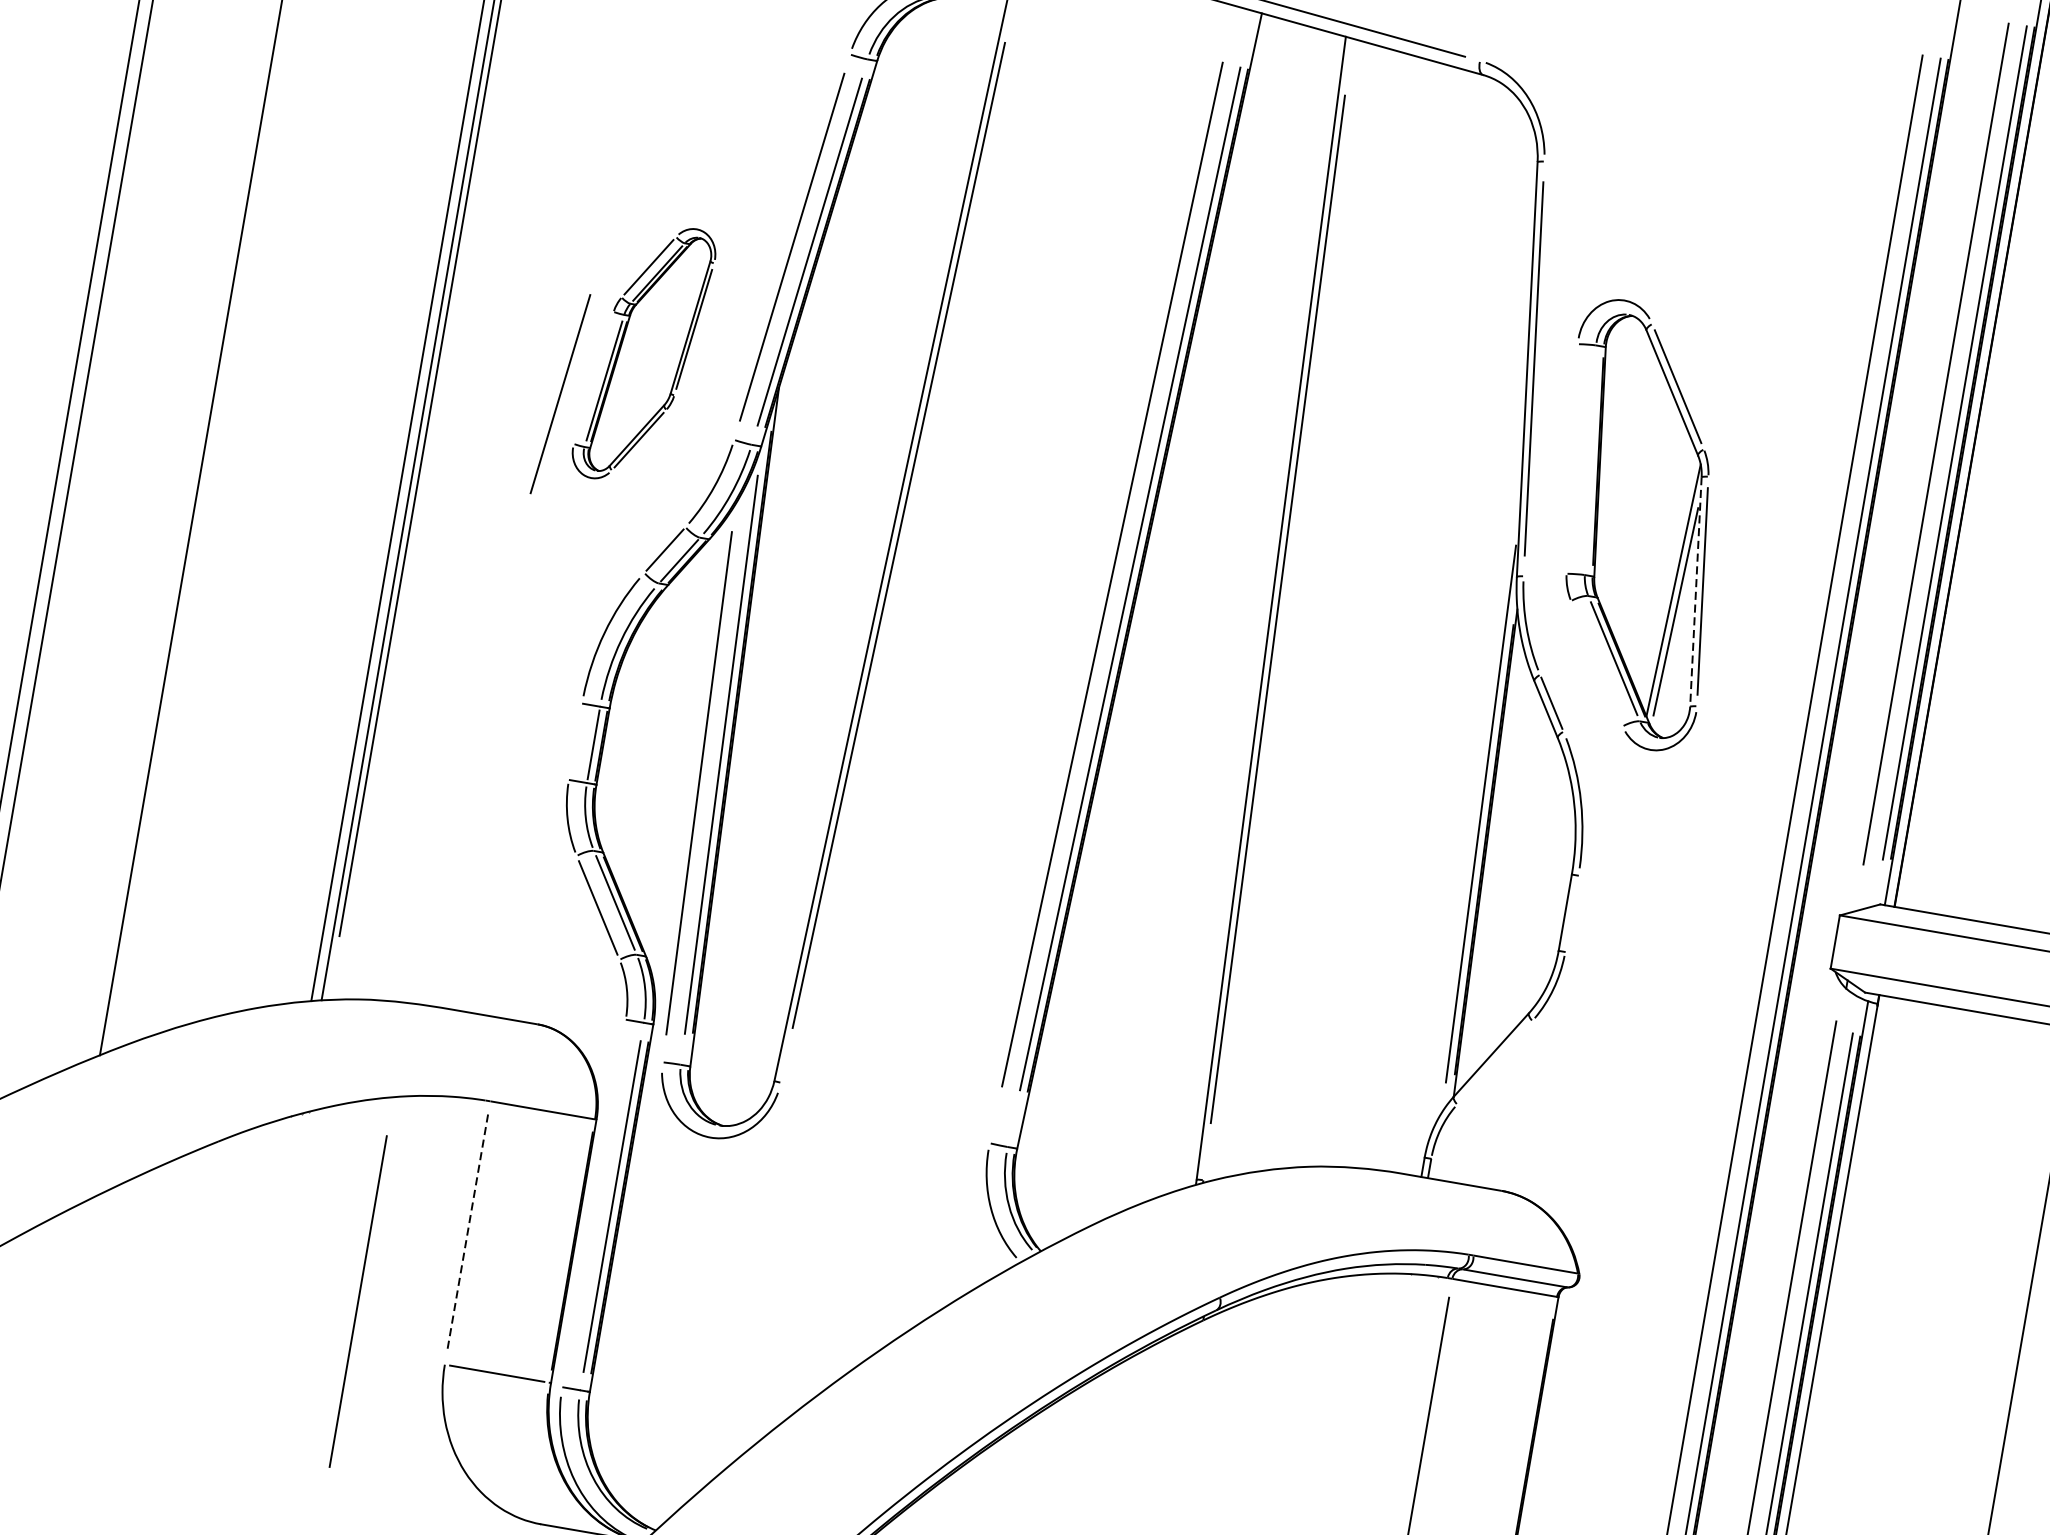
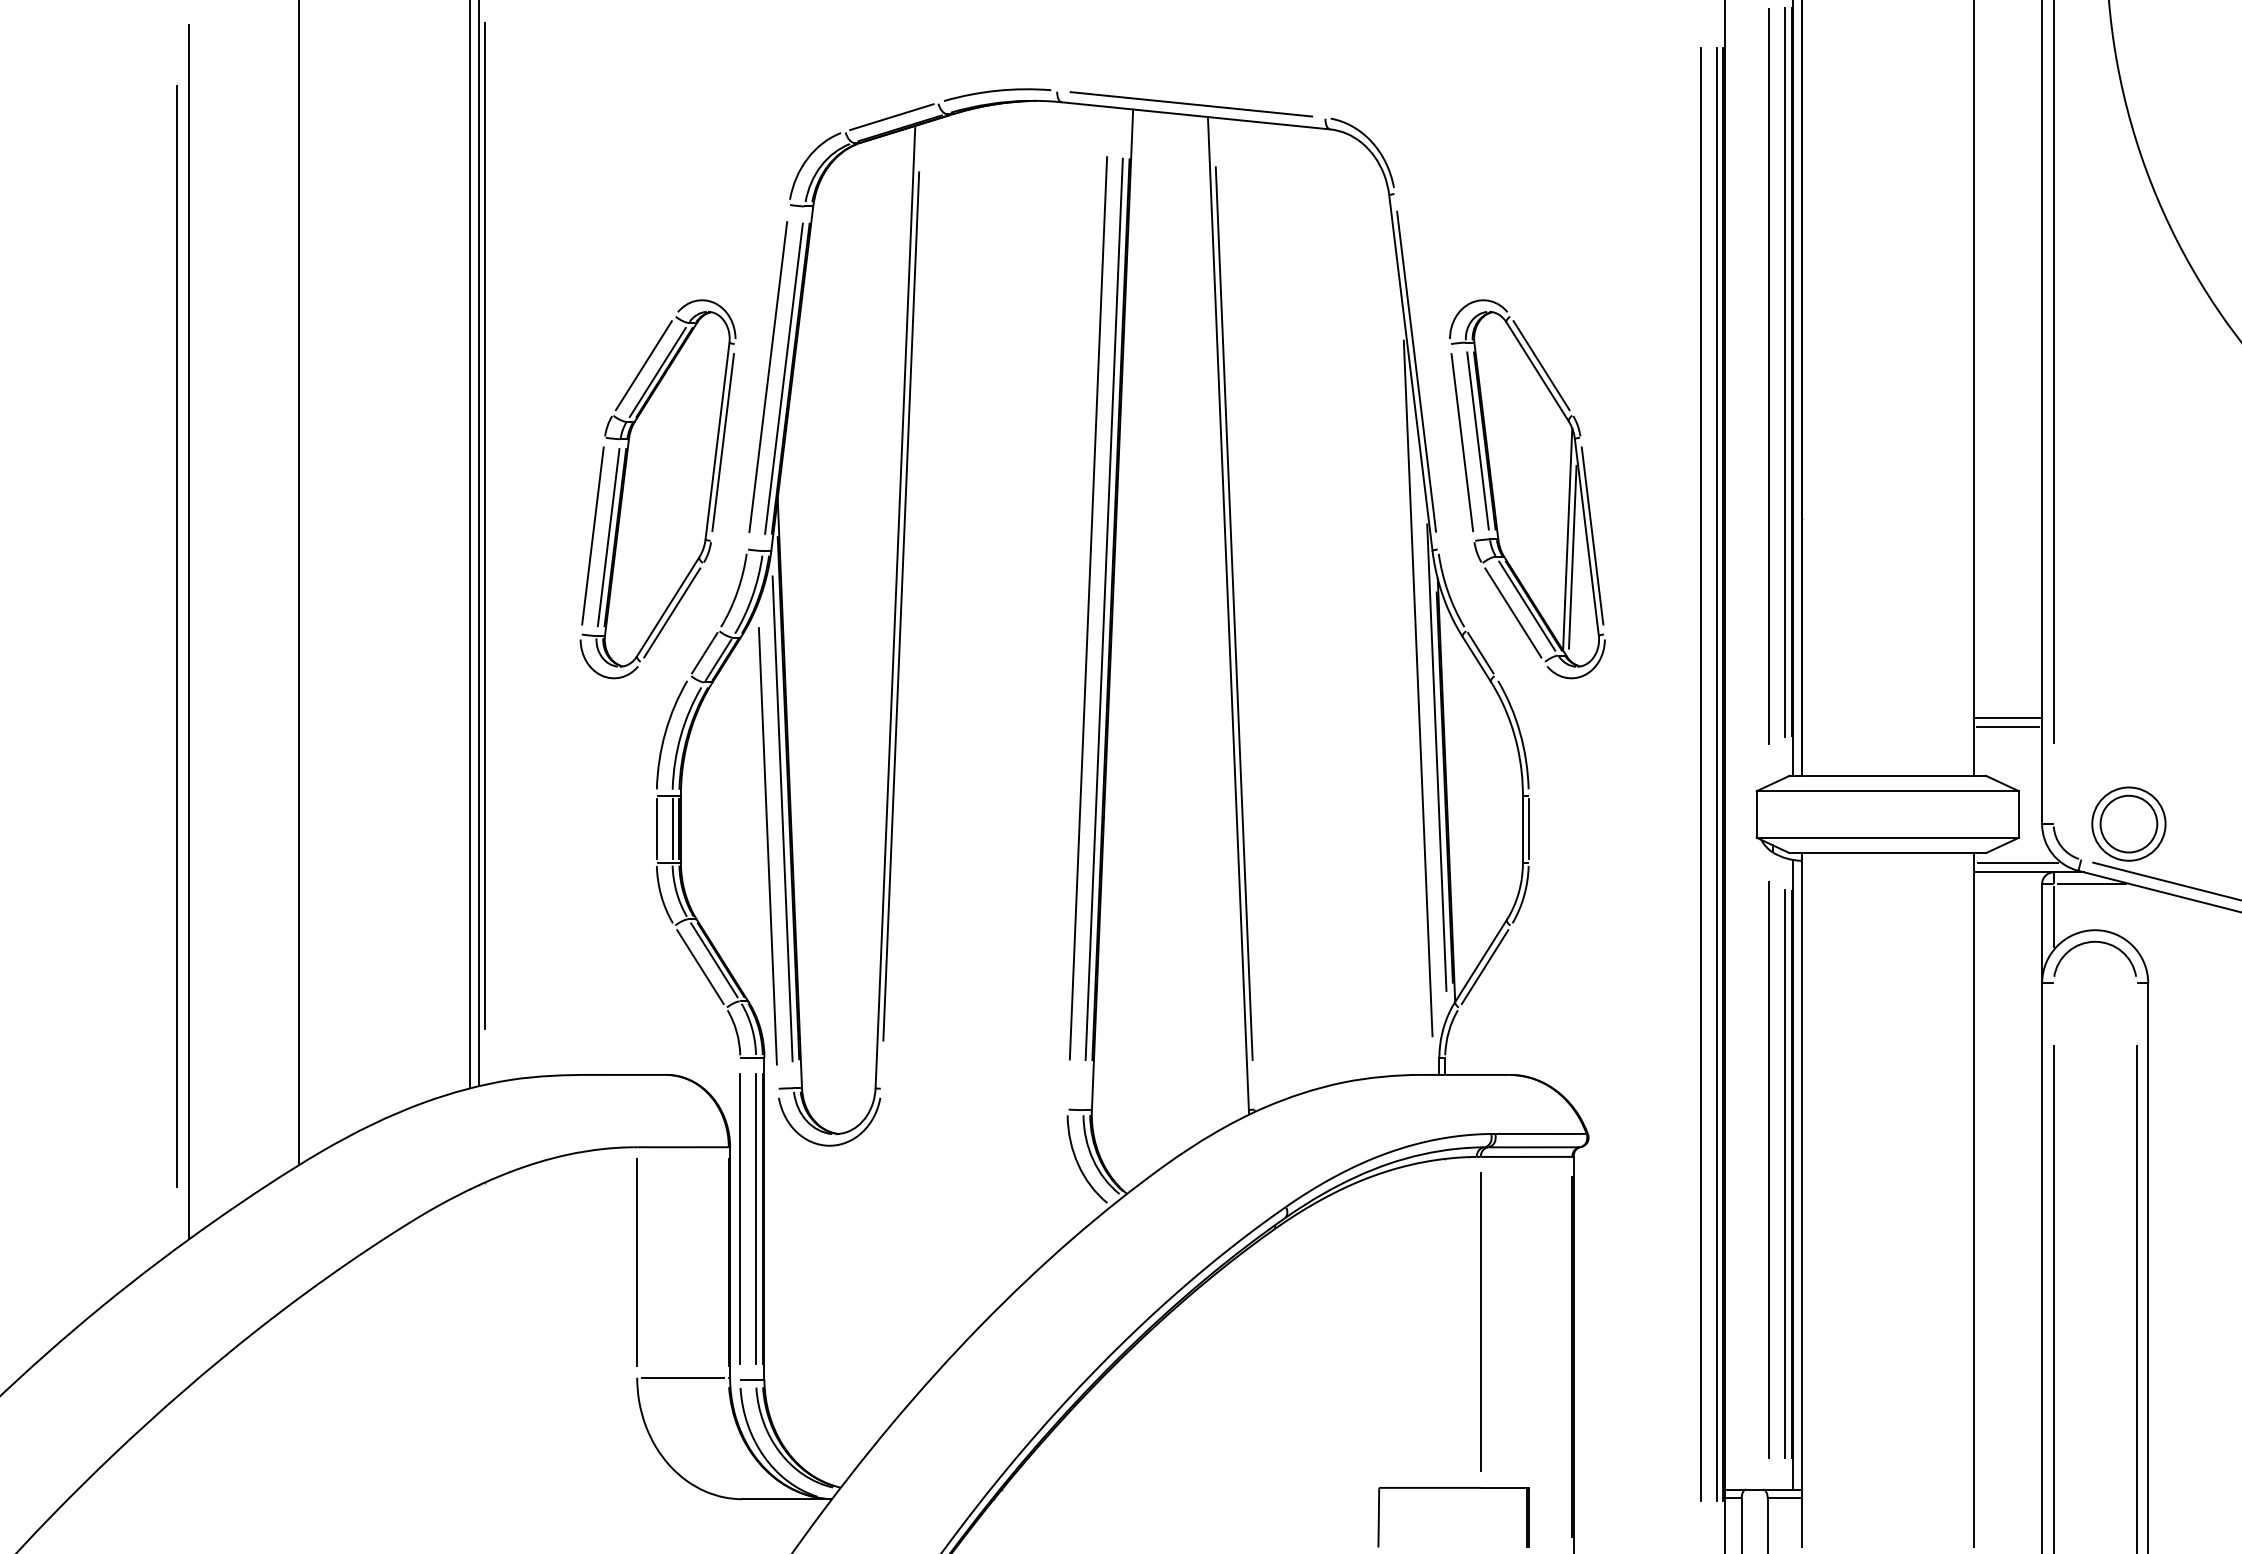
part: (643, 353) -> (657, 489), size x1.67
line: (1572, 458) -> (1462, 442), added
line: (1590, 459) -> (1477, 440), added
line: (1695, 591) -> (1586, 537), dashed -> solid
line: (1597, 663) -> (1513, 612), added
line: (1472, 731) -> (1417, 688), added
line: (575, 742) -> (656, 829), added
line: (1571, 914) -> (1528, 829), added
line: (1494, 1063) -> (1484, 967), added
line: (467, 1233) -> (637, 1262), dashed -> solid
line: (357, 1301) -> (739, 1218), moved

